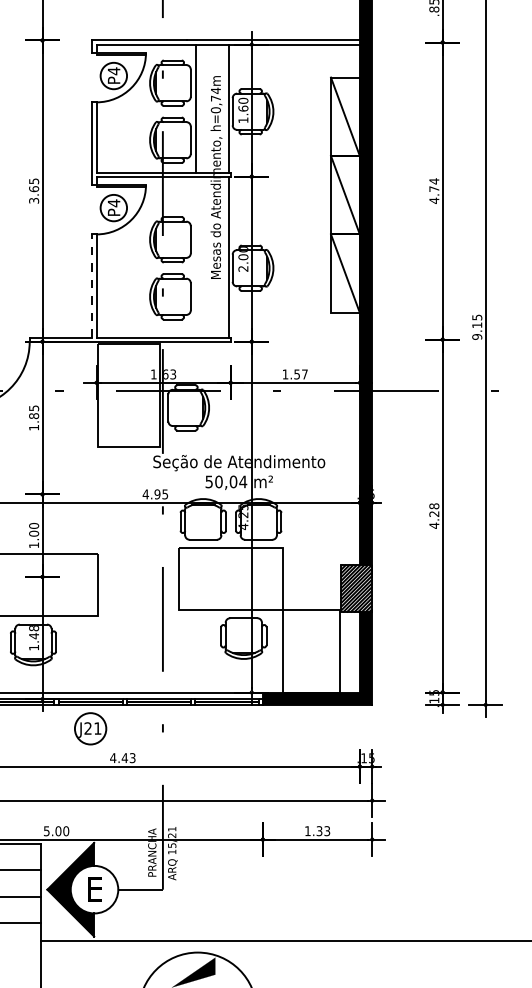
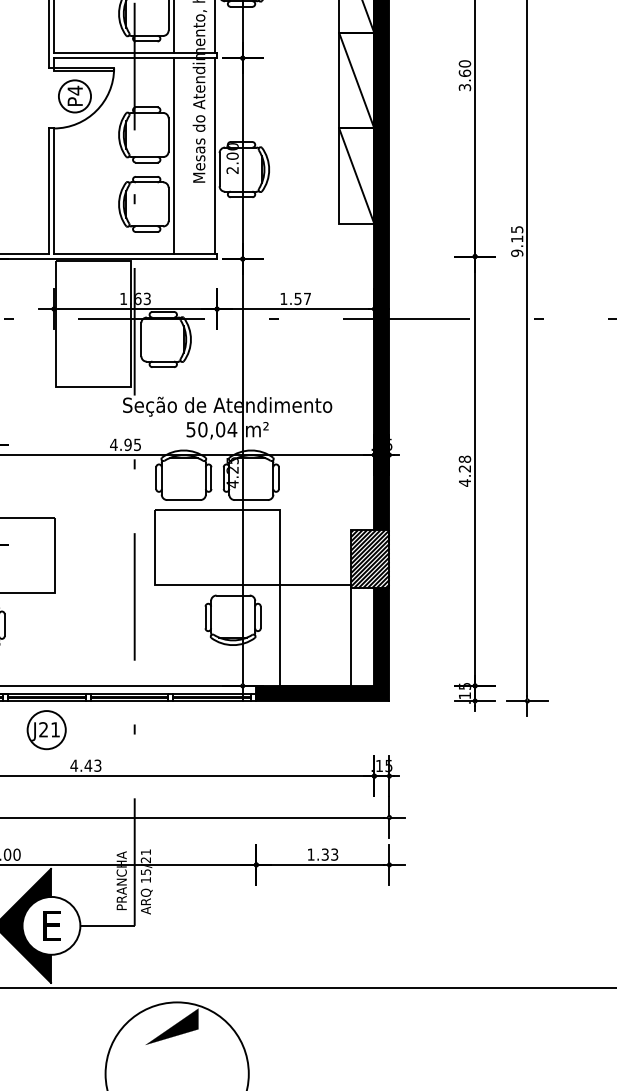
text: (434, 190) -> (465, 75), 4.74 -> 3.60
line: (195, 256) -> (174, 155), added
line: (92, 286) -> (48, 191), dashed -> solid

